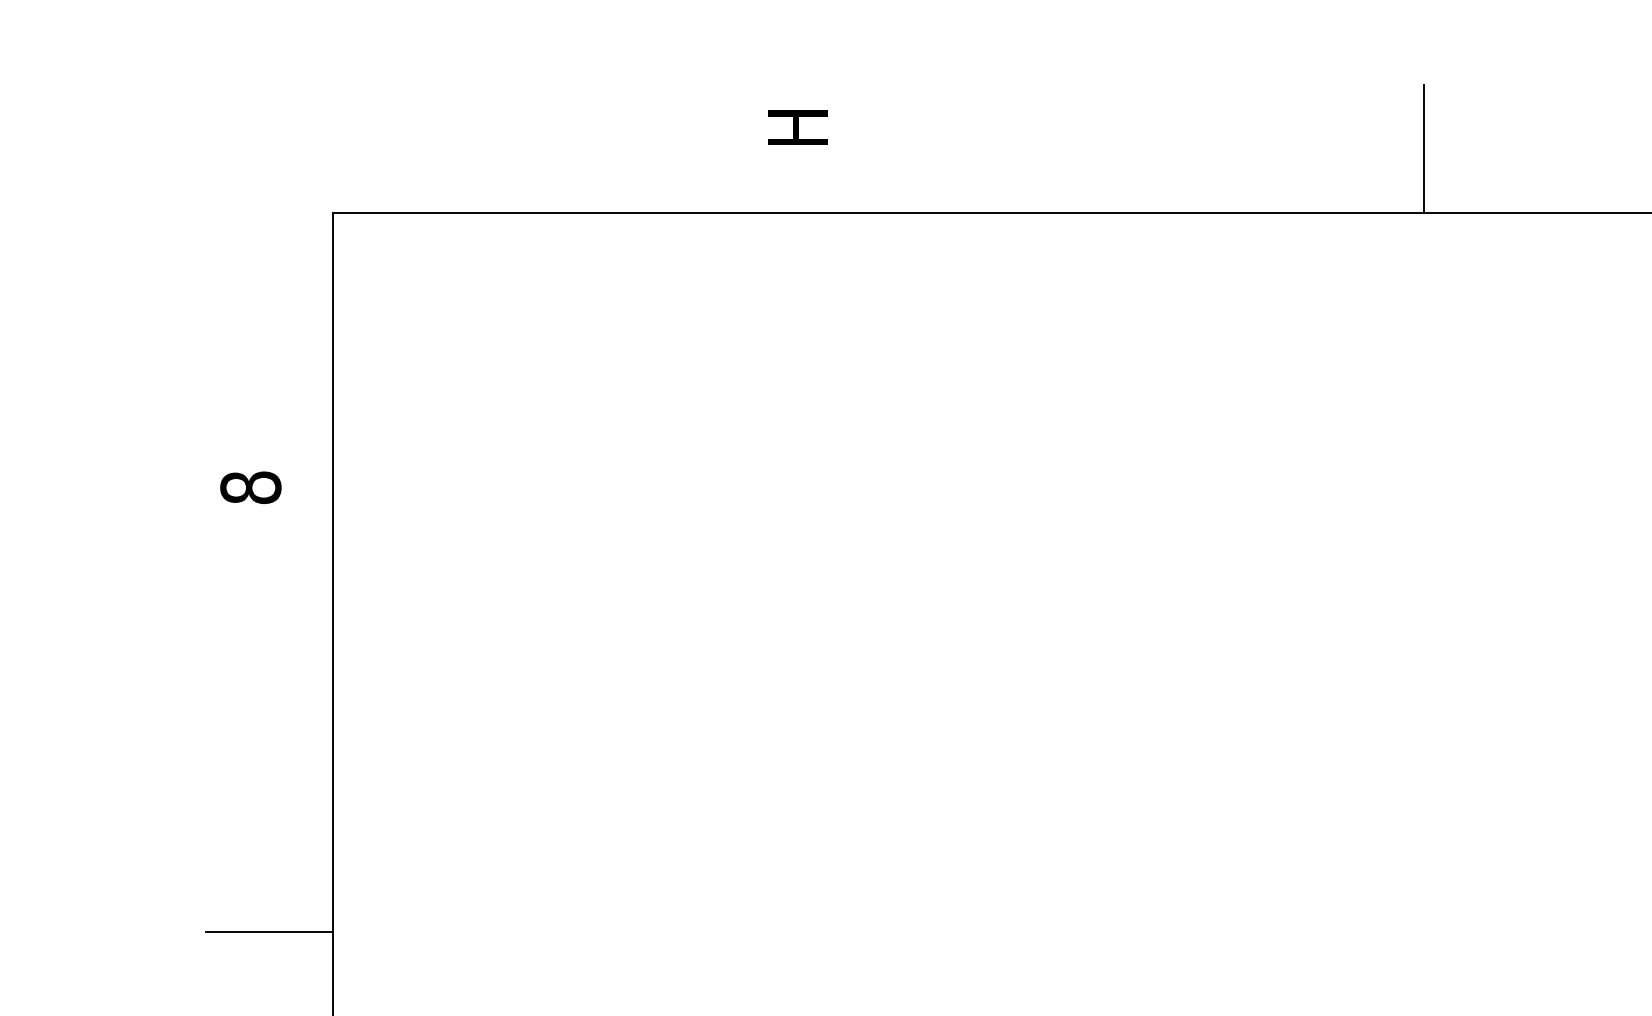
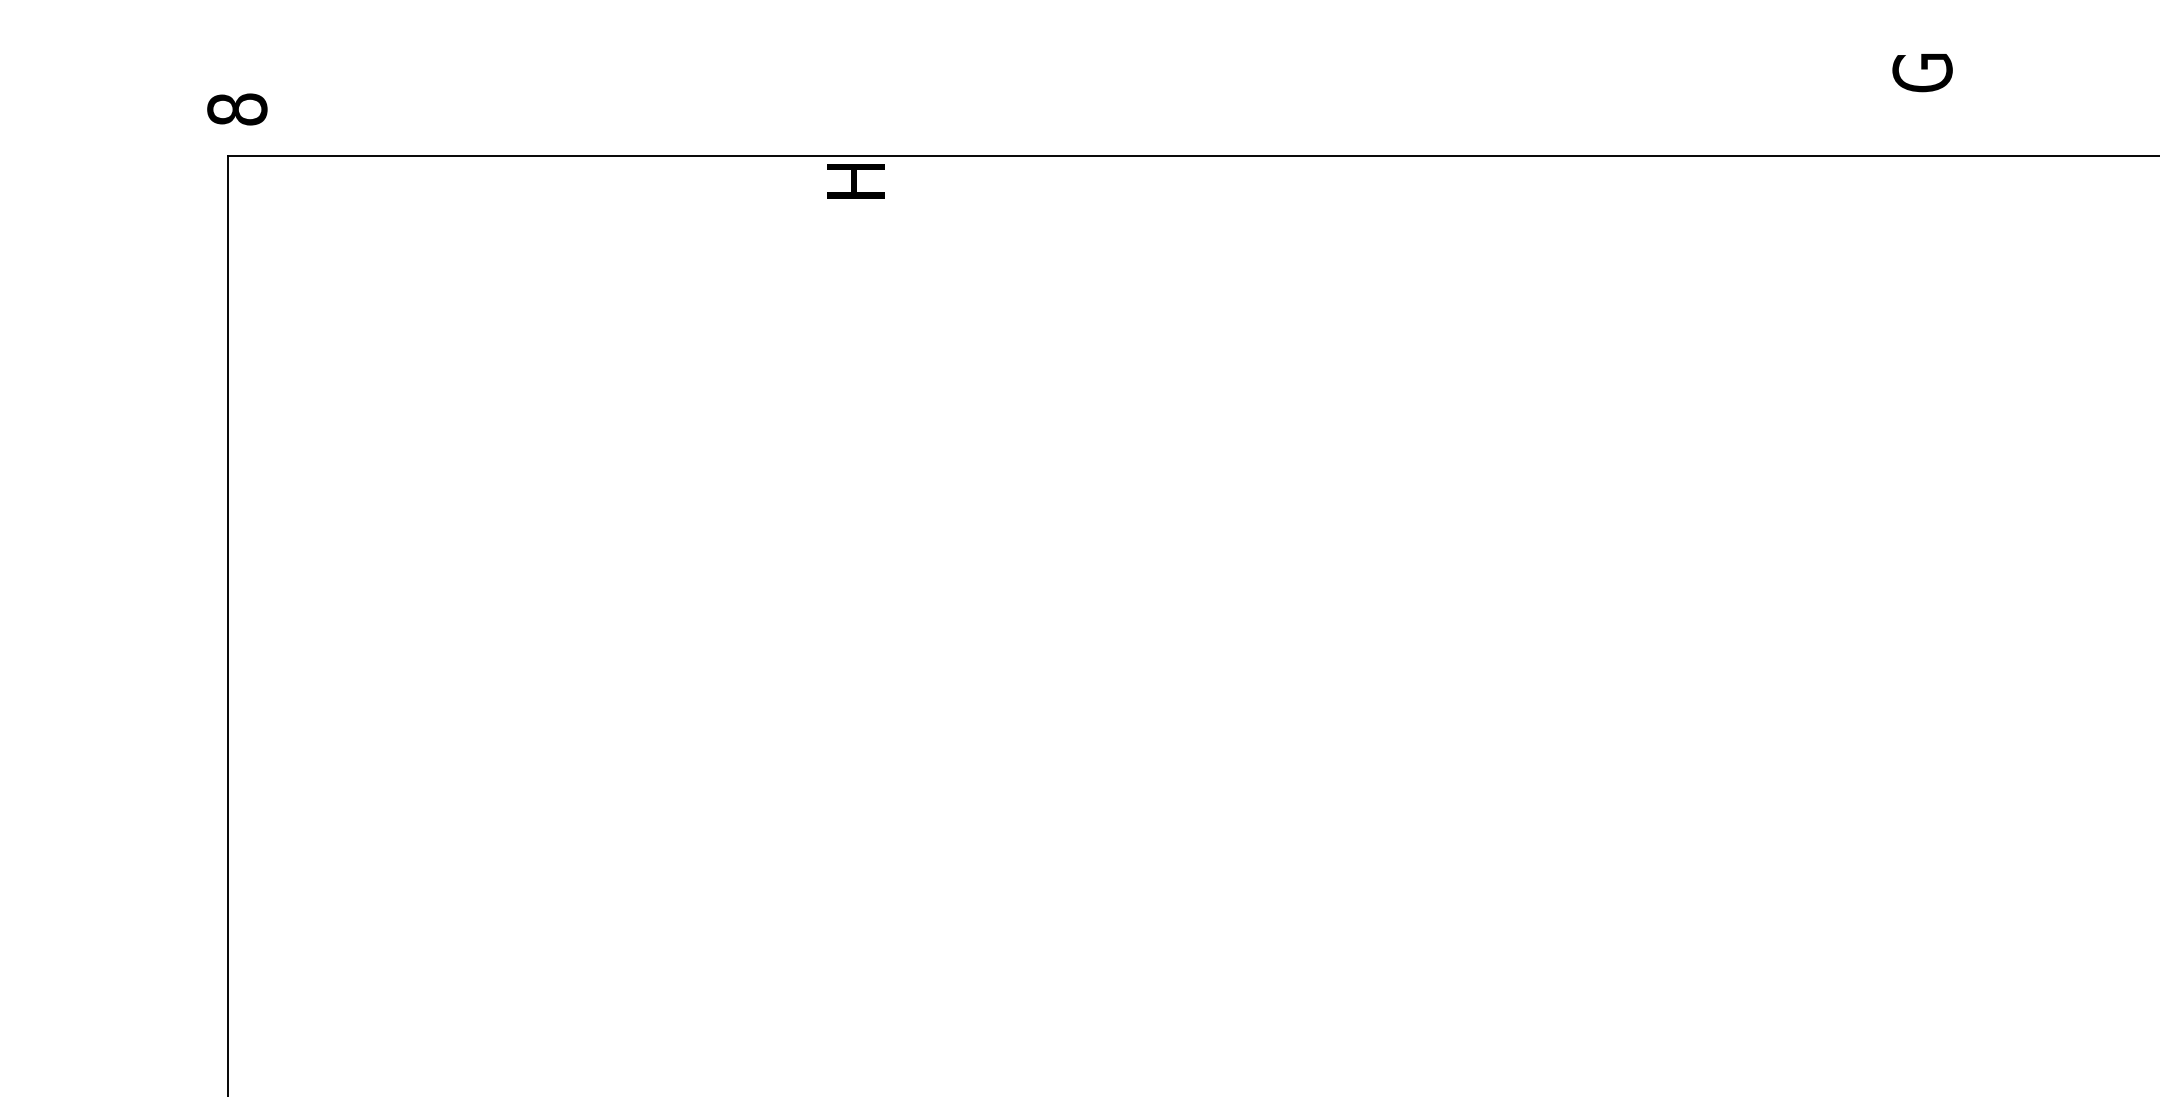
text: (797, 128) -> (855, 181), moved
line: (1423, 148) -> (1301, 92), removed
text: (251, 487) -> (237, 109), moved
line: (268, 932) -> (164, 864), removed

